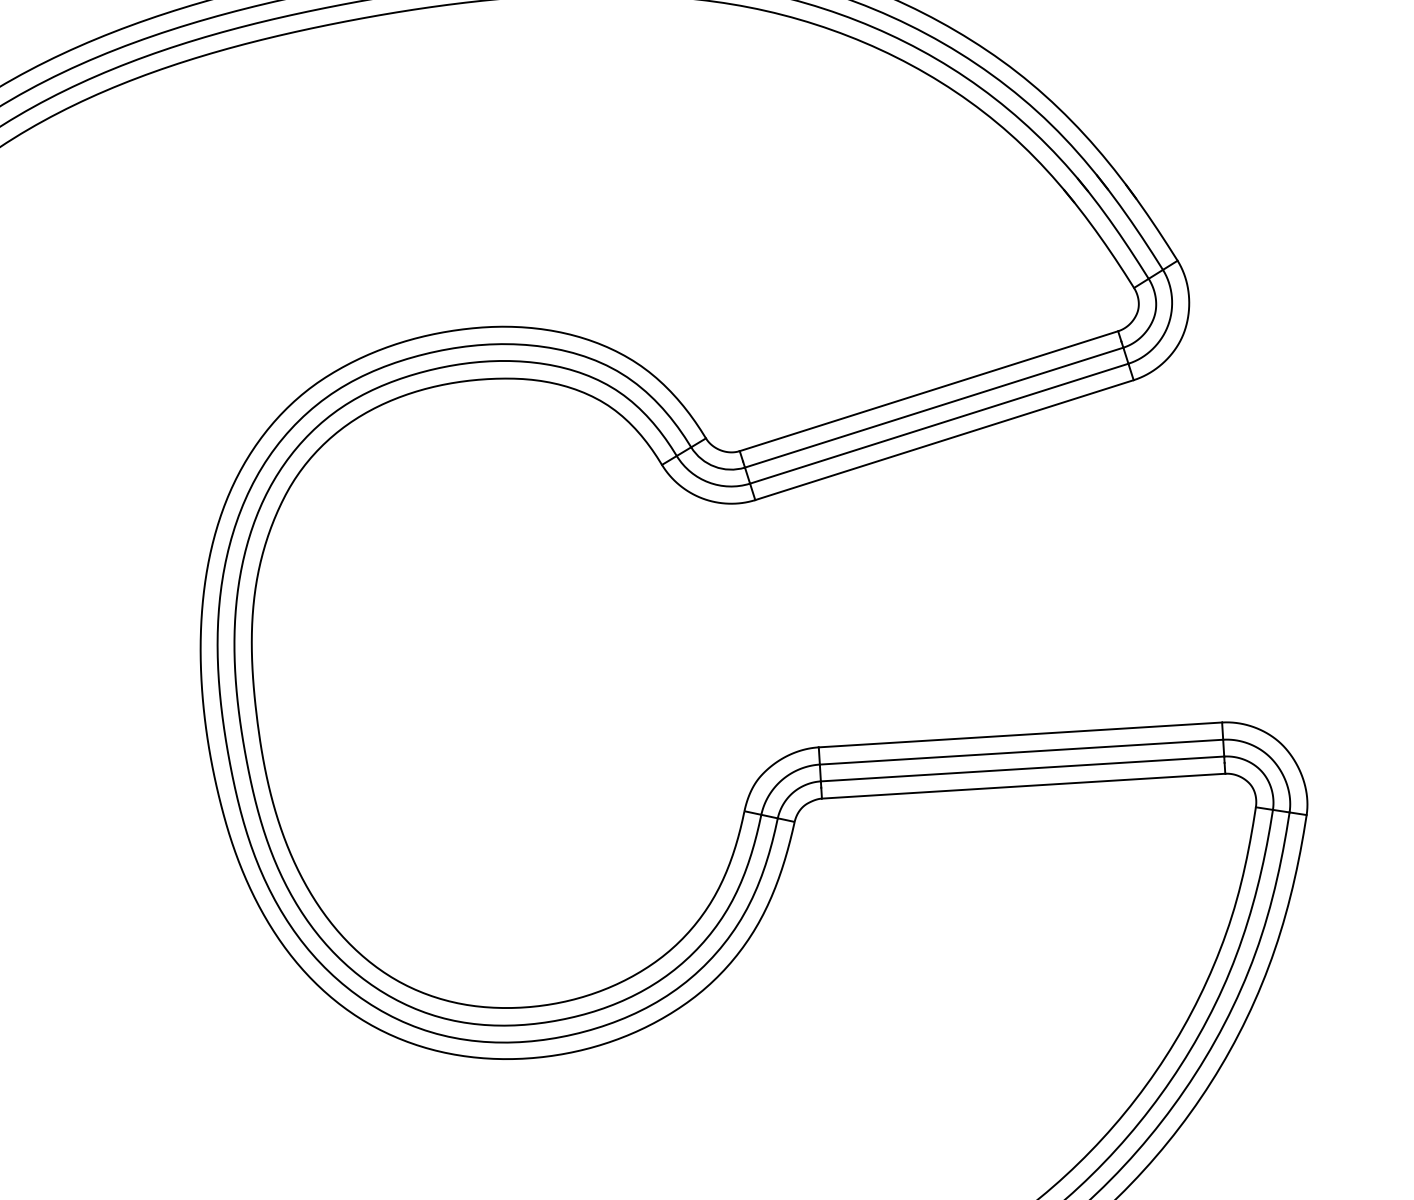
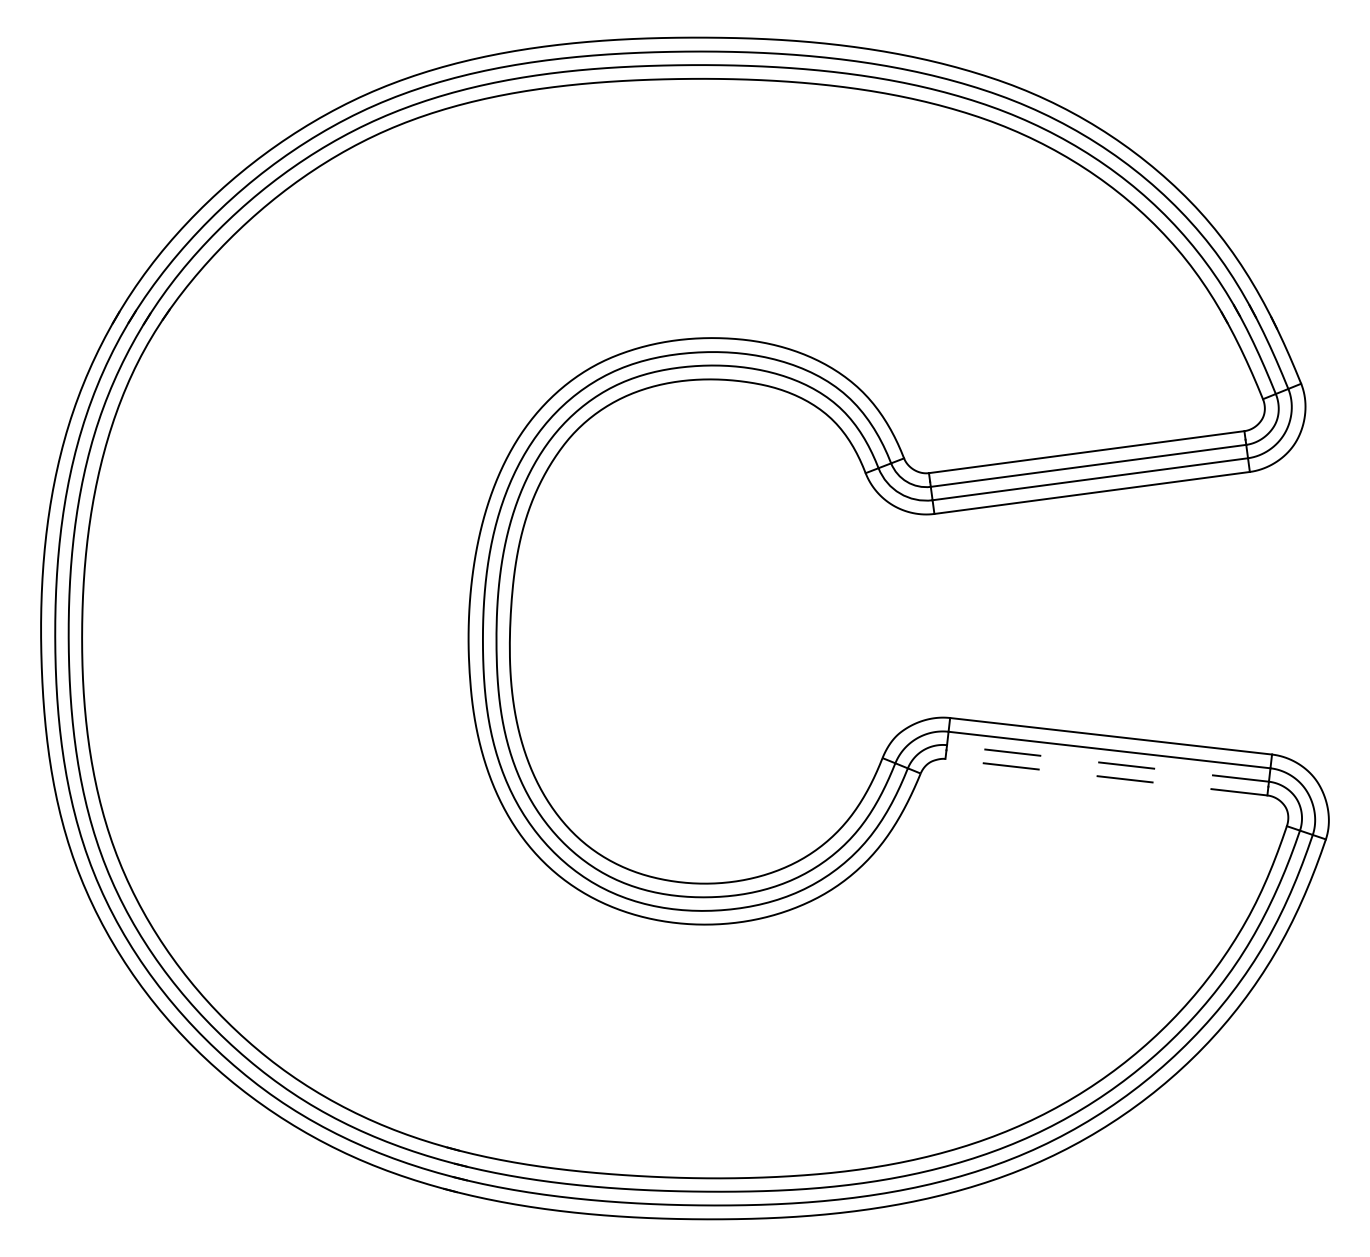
line: (1023, 768) -> (1108, 763), solid -> dashed
line: (1023, 786) -> (1106, 777), solid -> dashed

